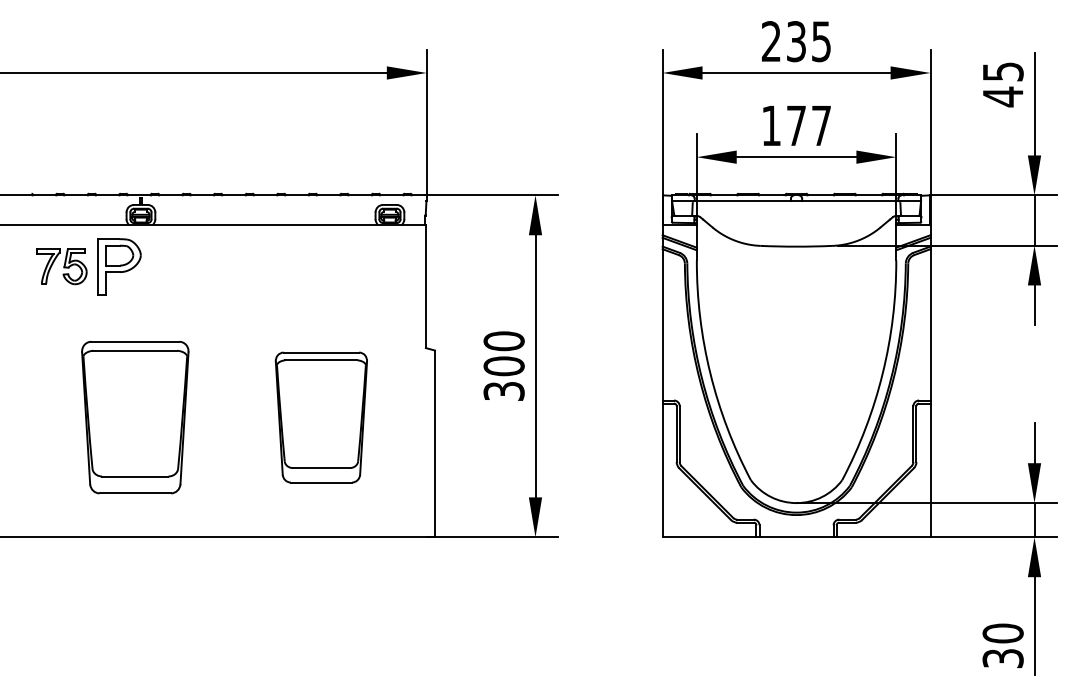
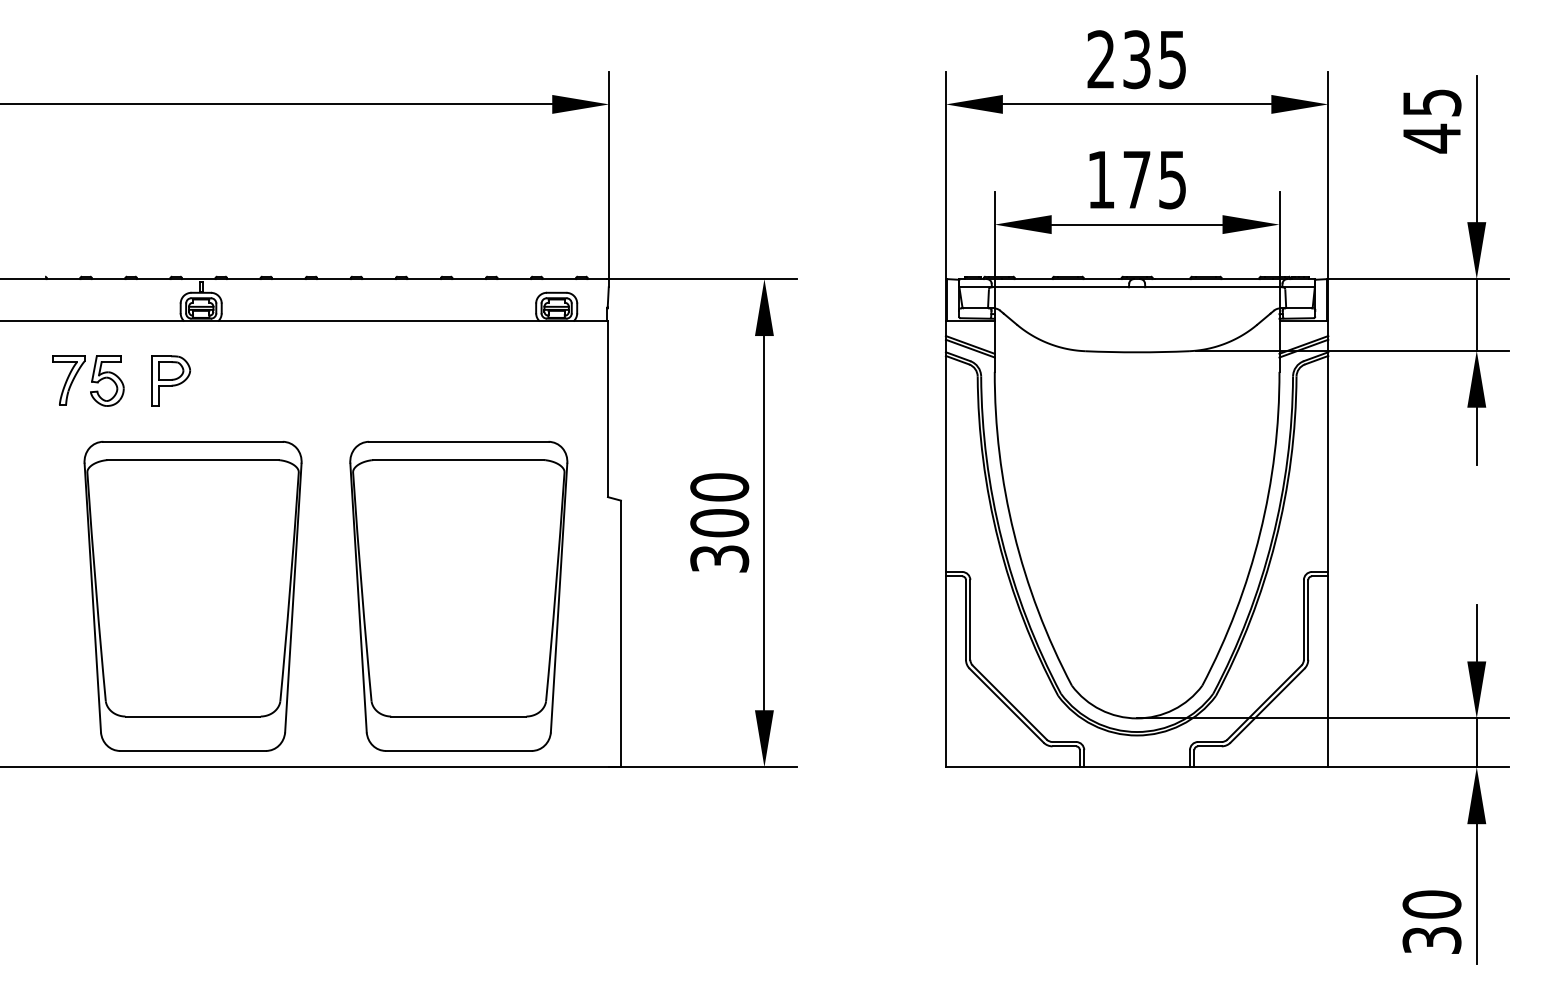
text: (821, 125) -> (1172, 179), 177 -> 175
part: (120, 266) -> (172, 380), size x0.62
part: (135, 417) -> (193, 596), size x1.43
part: (321, 417) -> (458, 596), size x1.67

